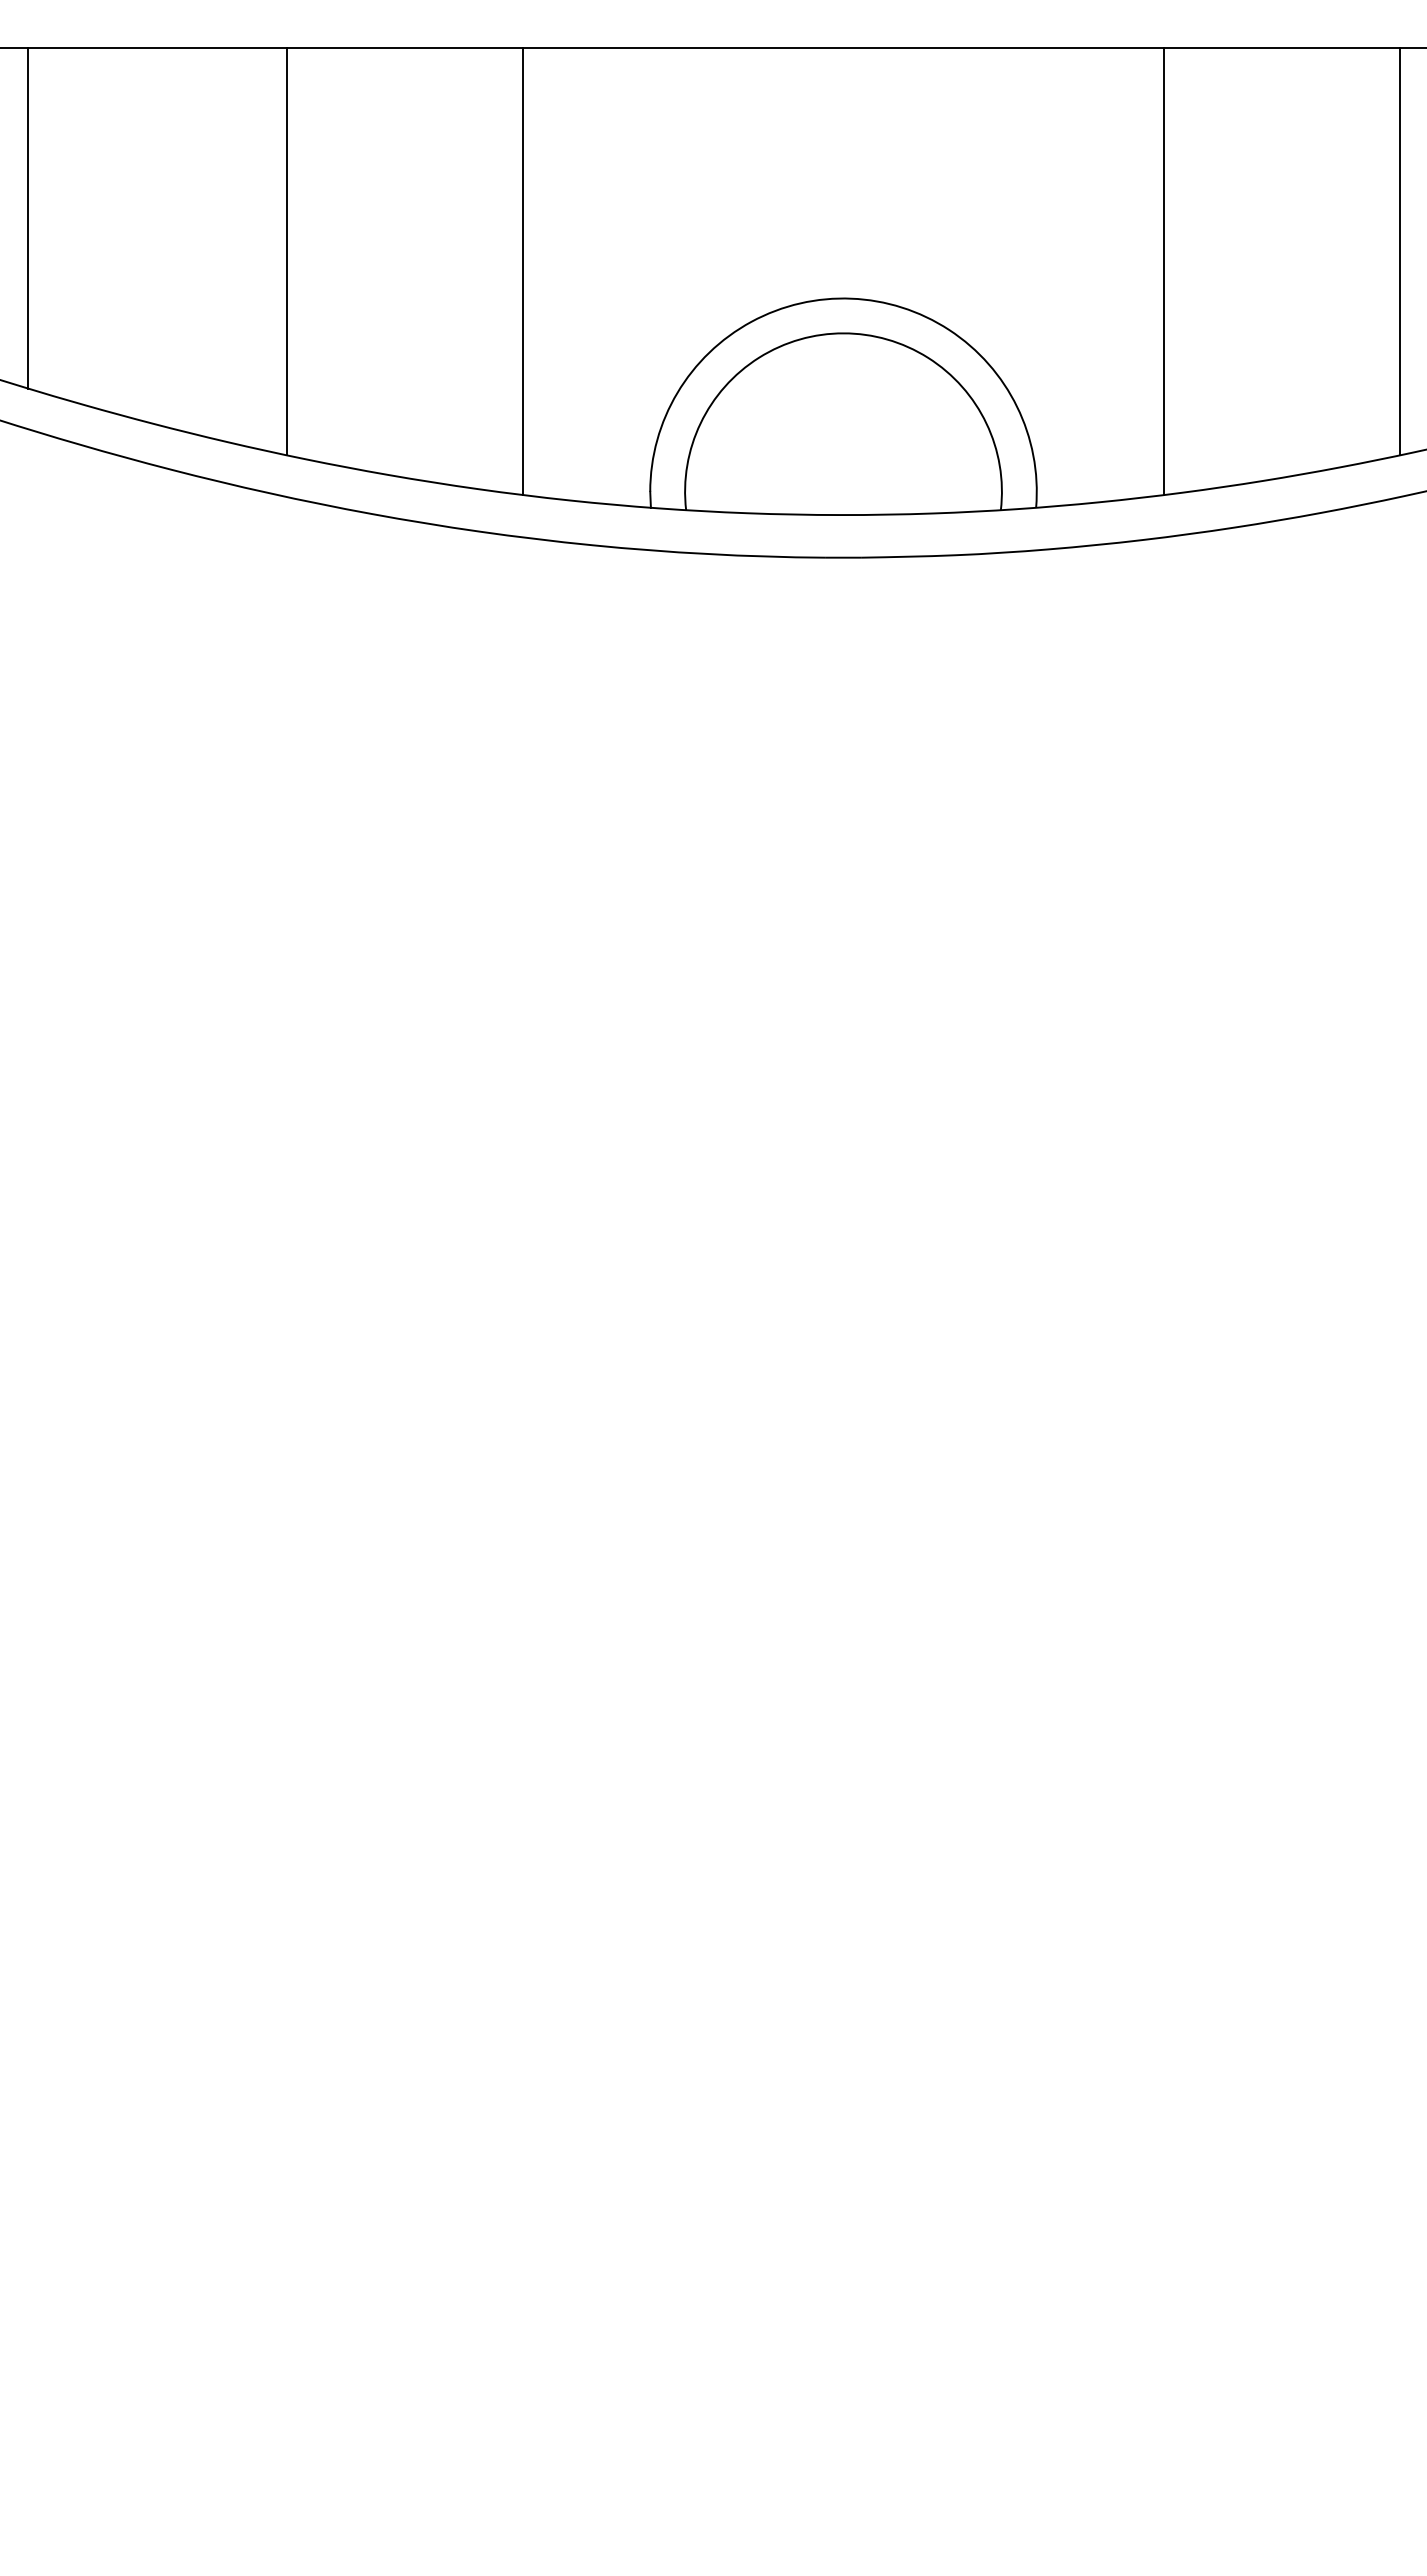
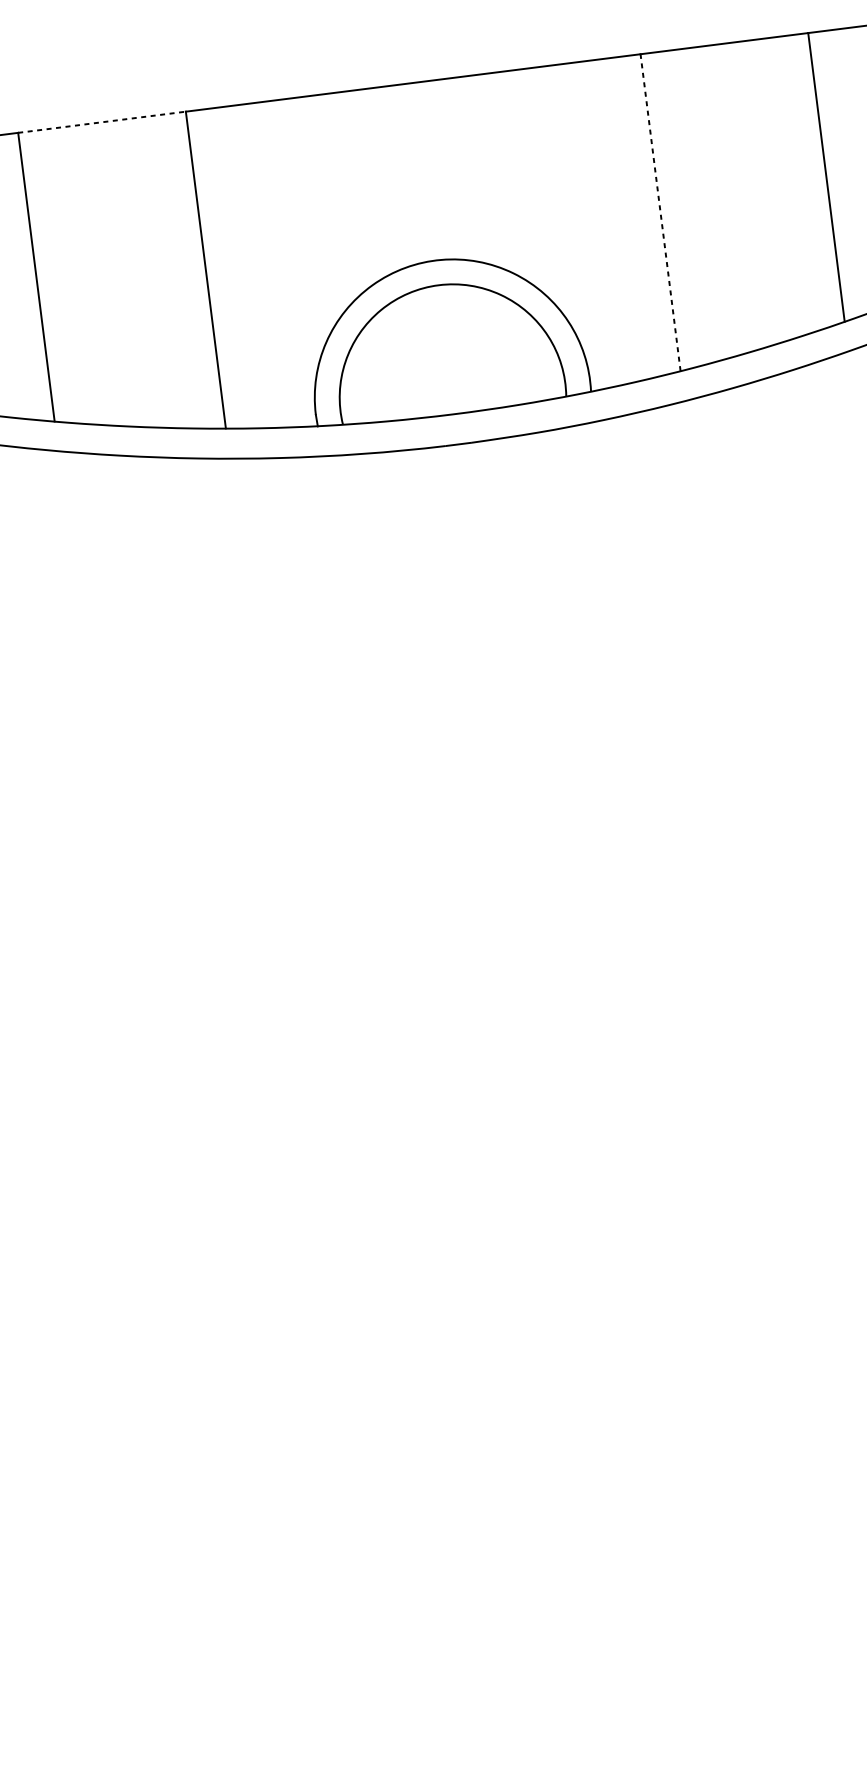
line: (405, 48) -> (102, 122), solid -> dashed
line: (1163, 271) -> (660, 212), solid -> dashed

